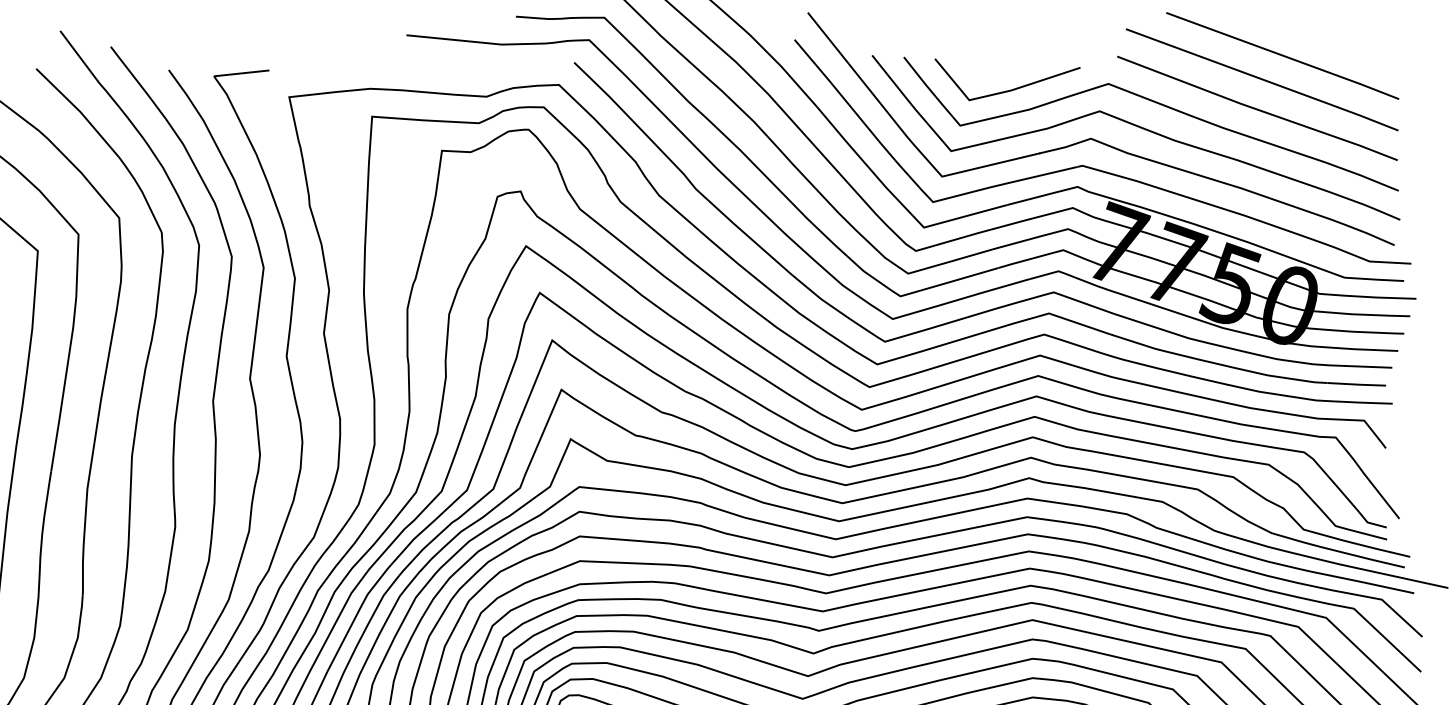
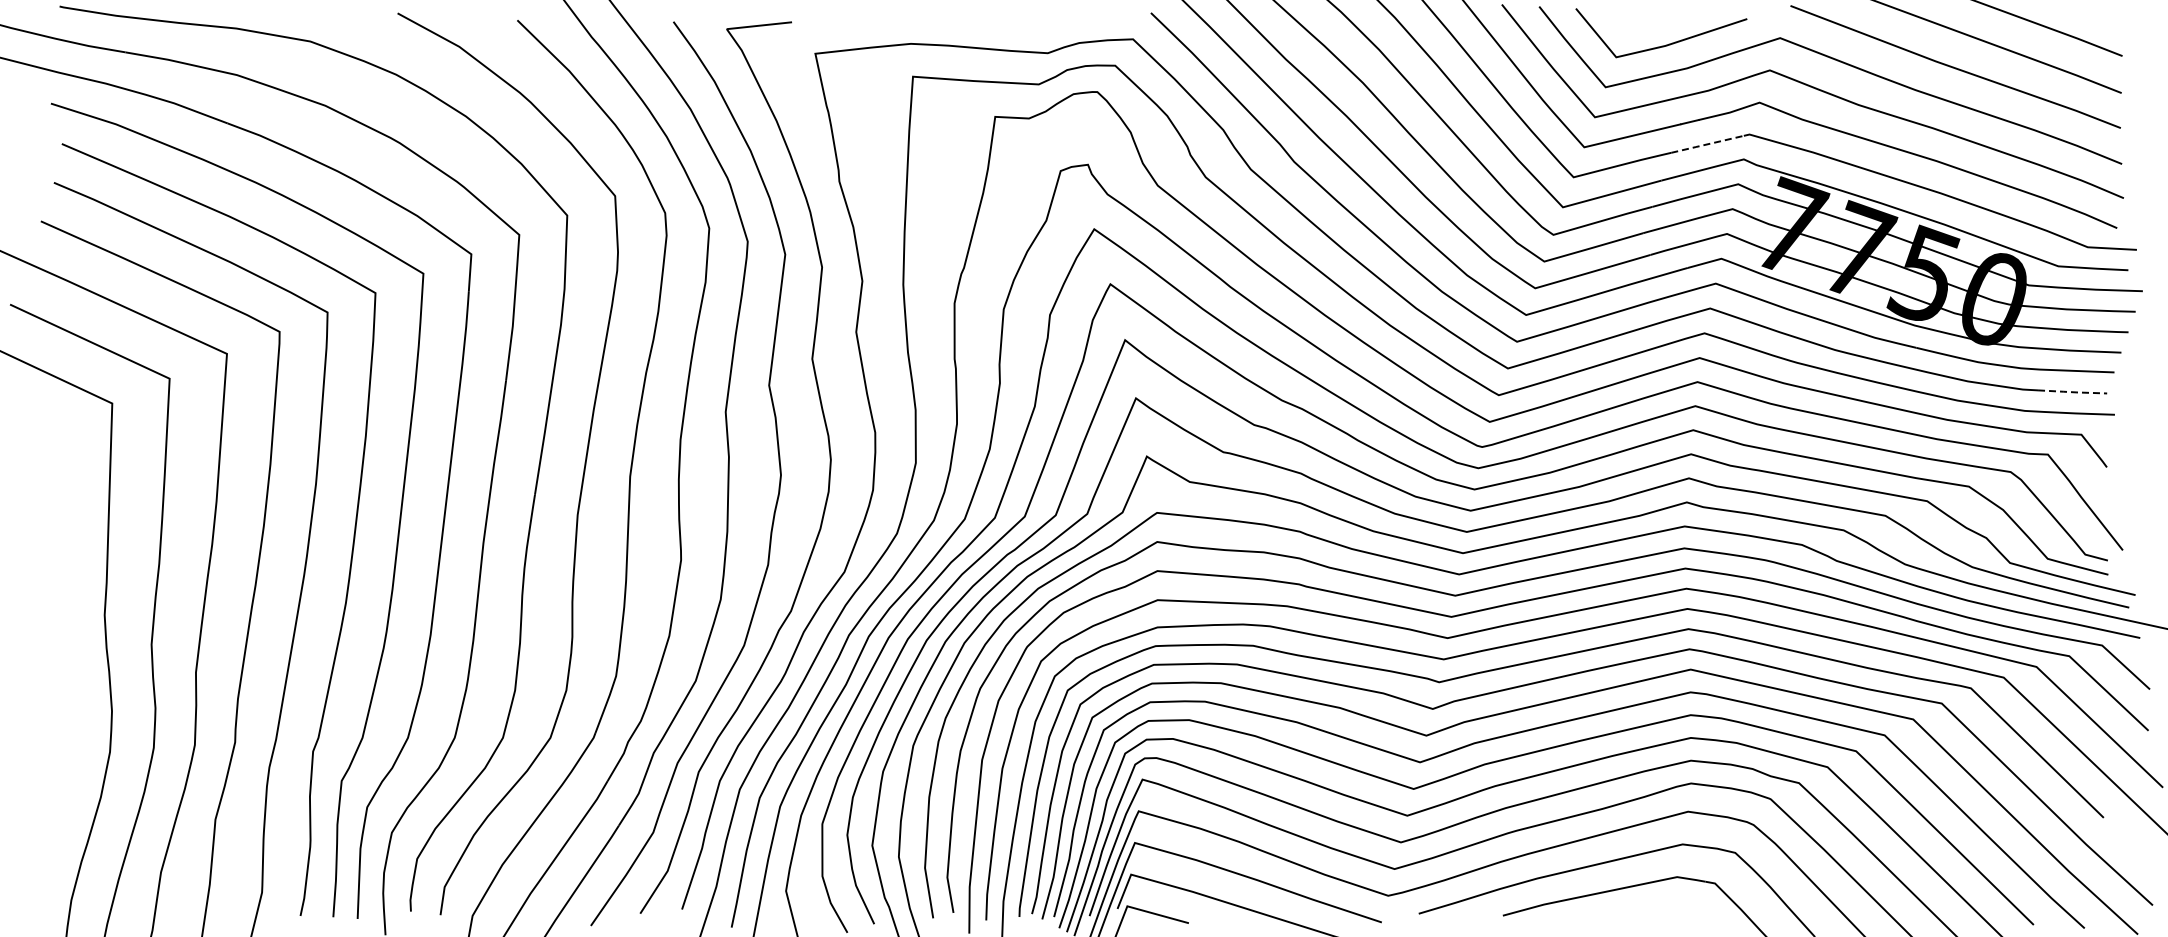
line: (1046, 174) -> (1707, 144), solid -> dashed
line: (1357, 384) -> (2073, 392), solid -> dashed

